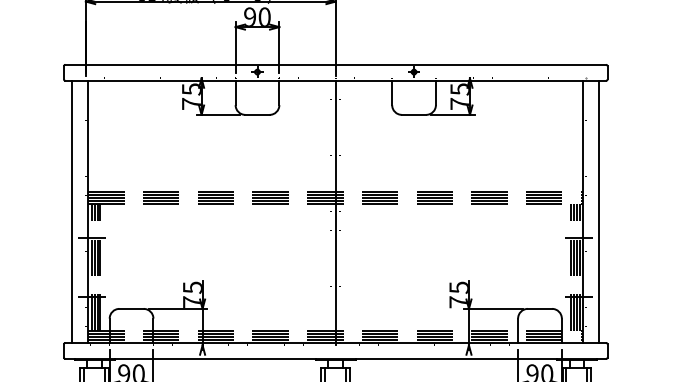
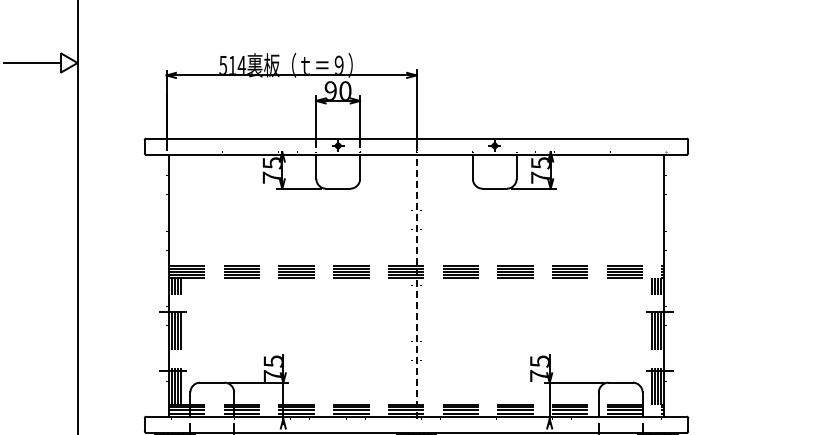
line: (71, 211) -> (152, 285), removed
line: (599, 211) -> (680, 285), removed
line: (335, 212) -> (416, 286), solid -> dashed

